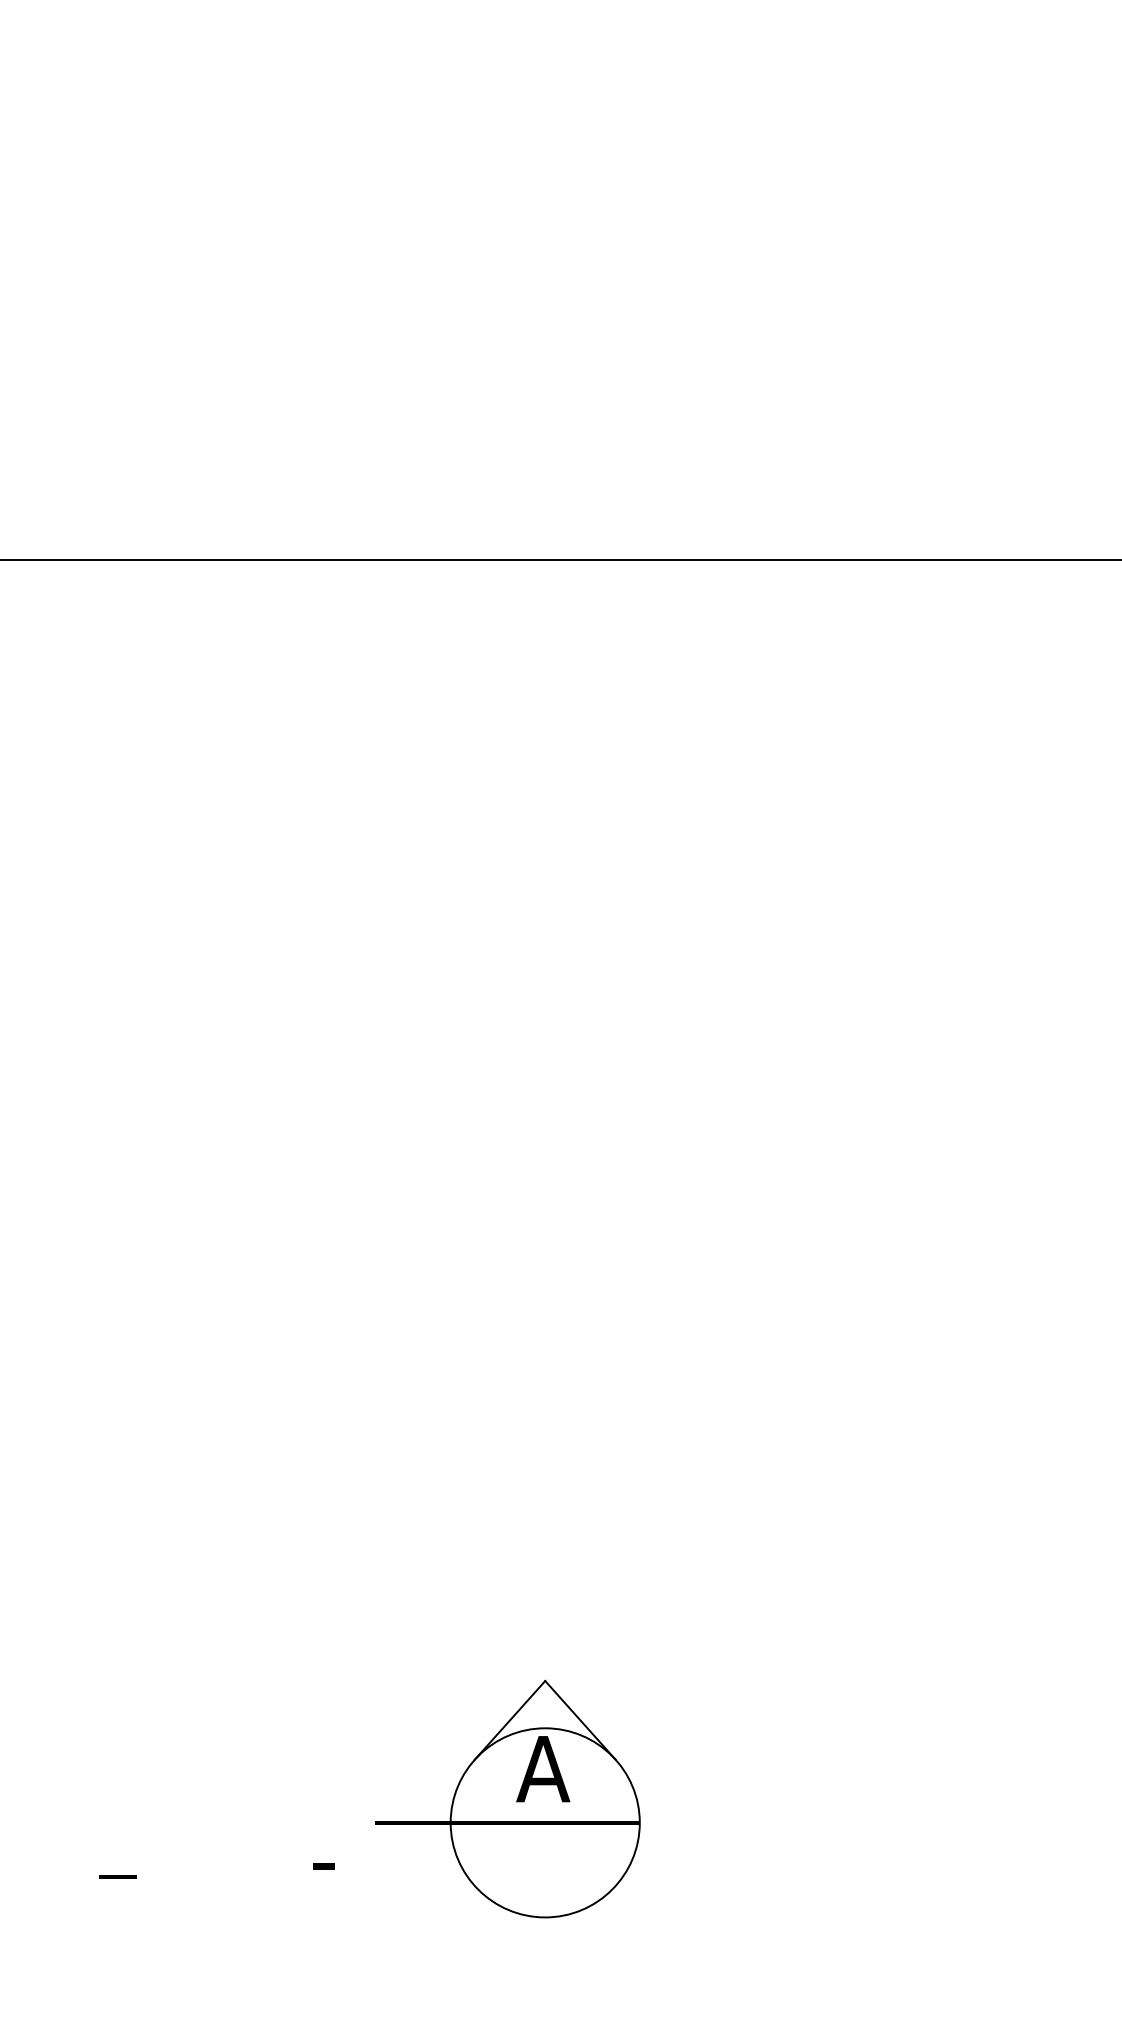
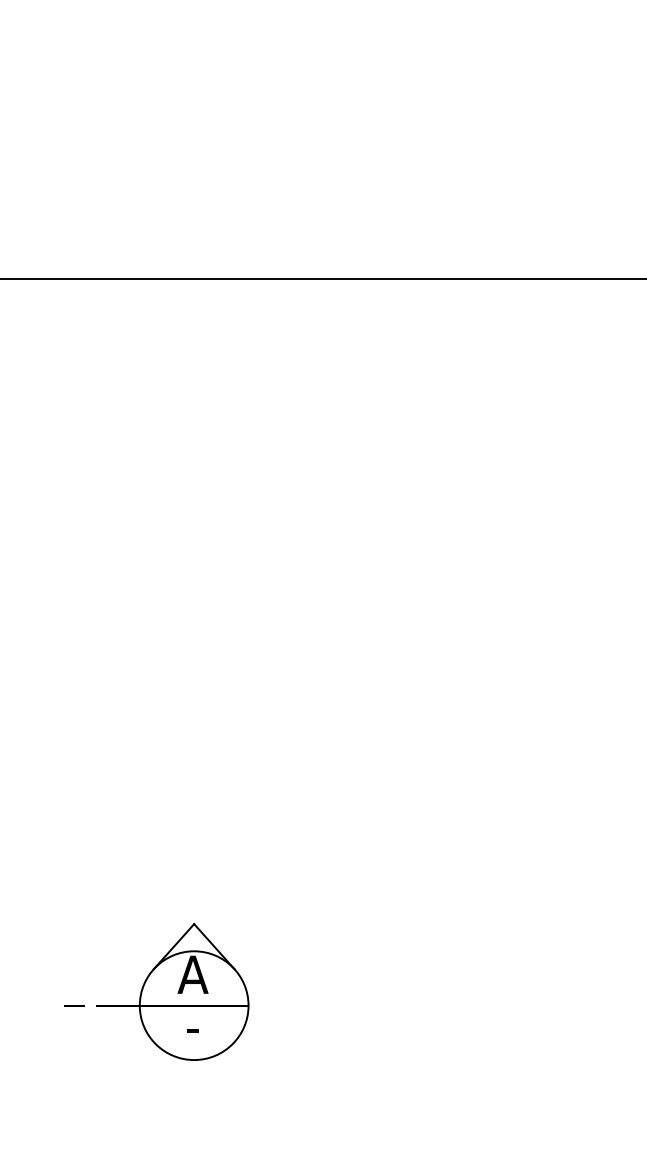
part: (507, 1798) -> (172, 991), moved
line: (117, 1876) -> (74, 1005), moved

